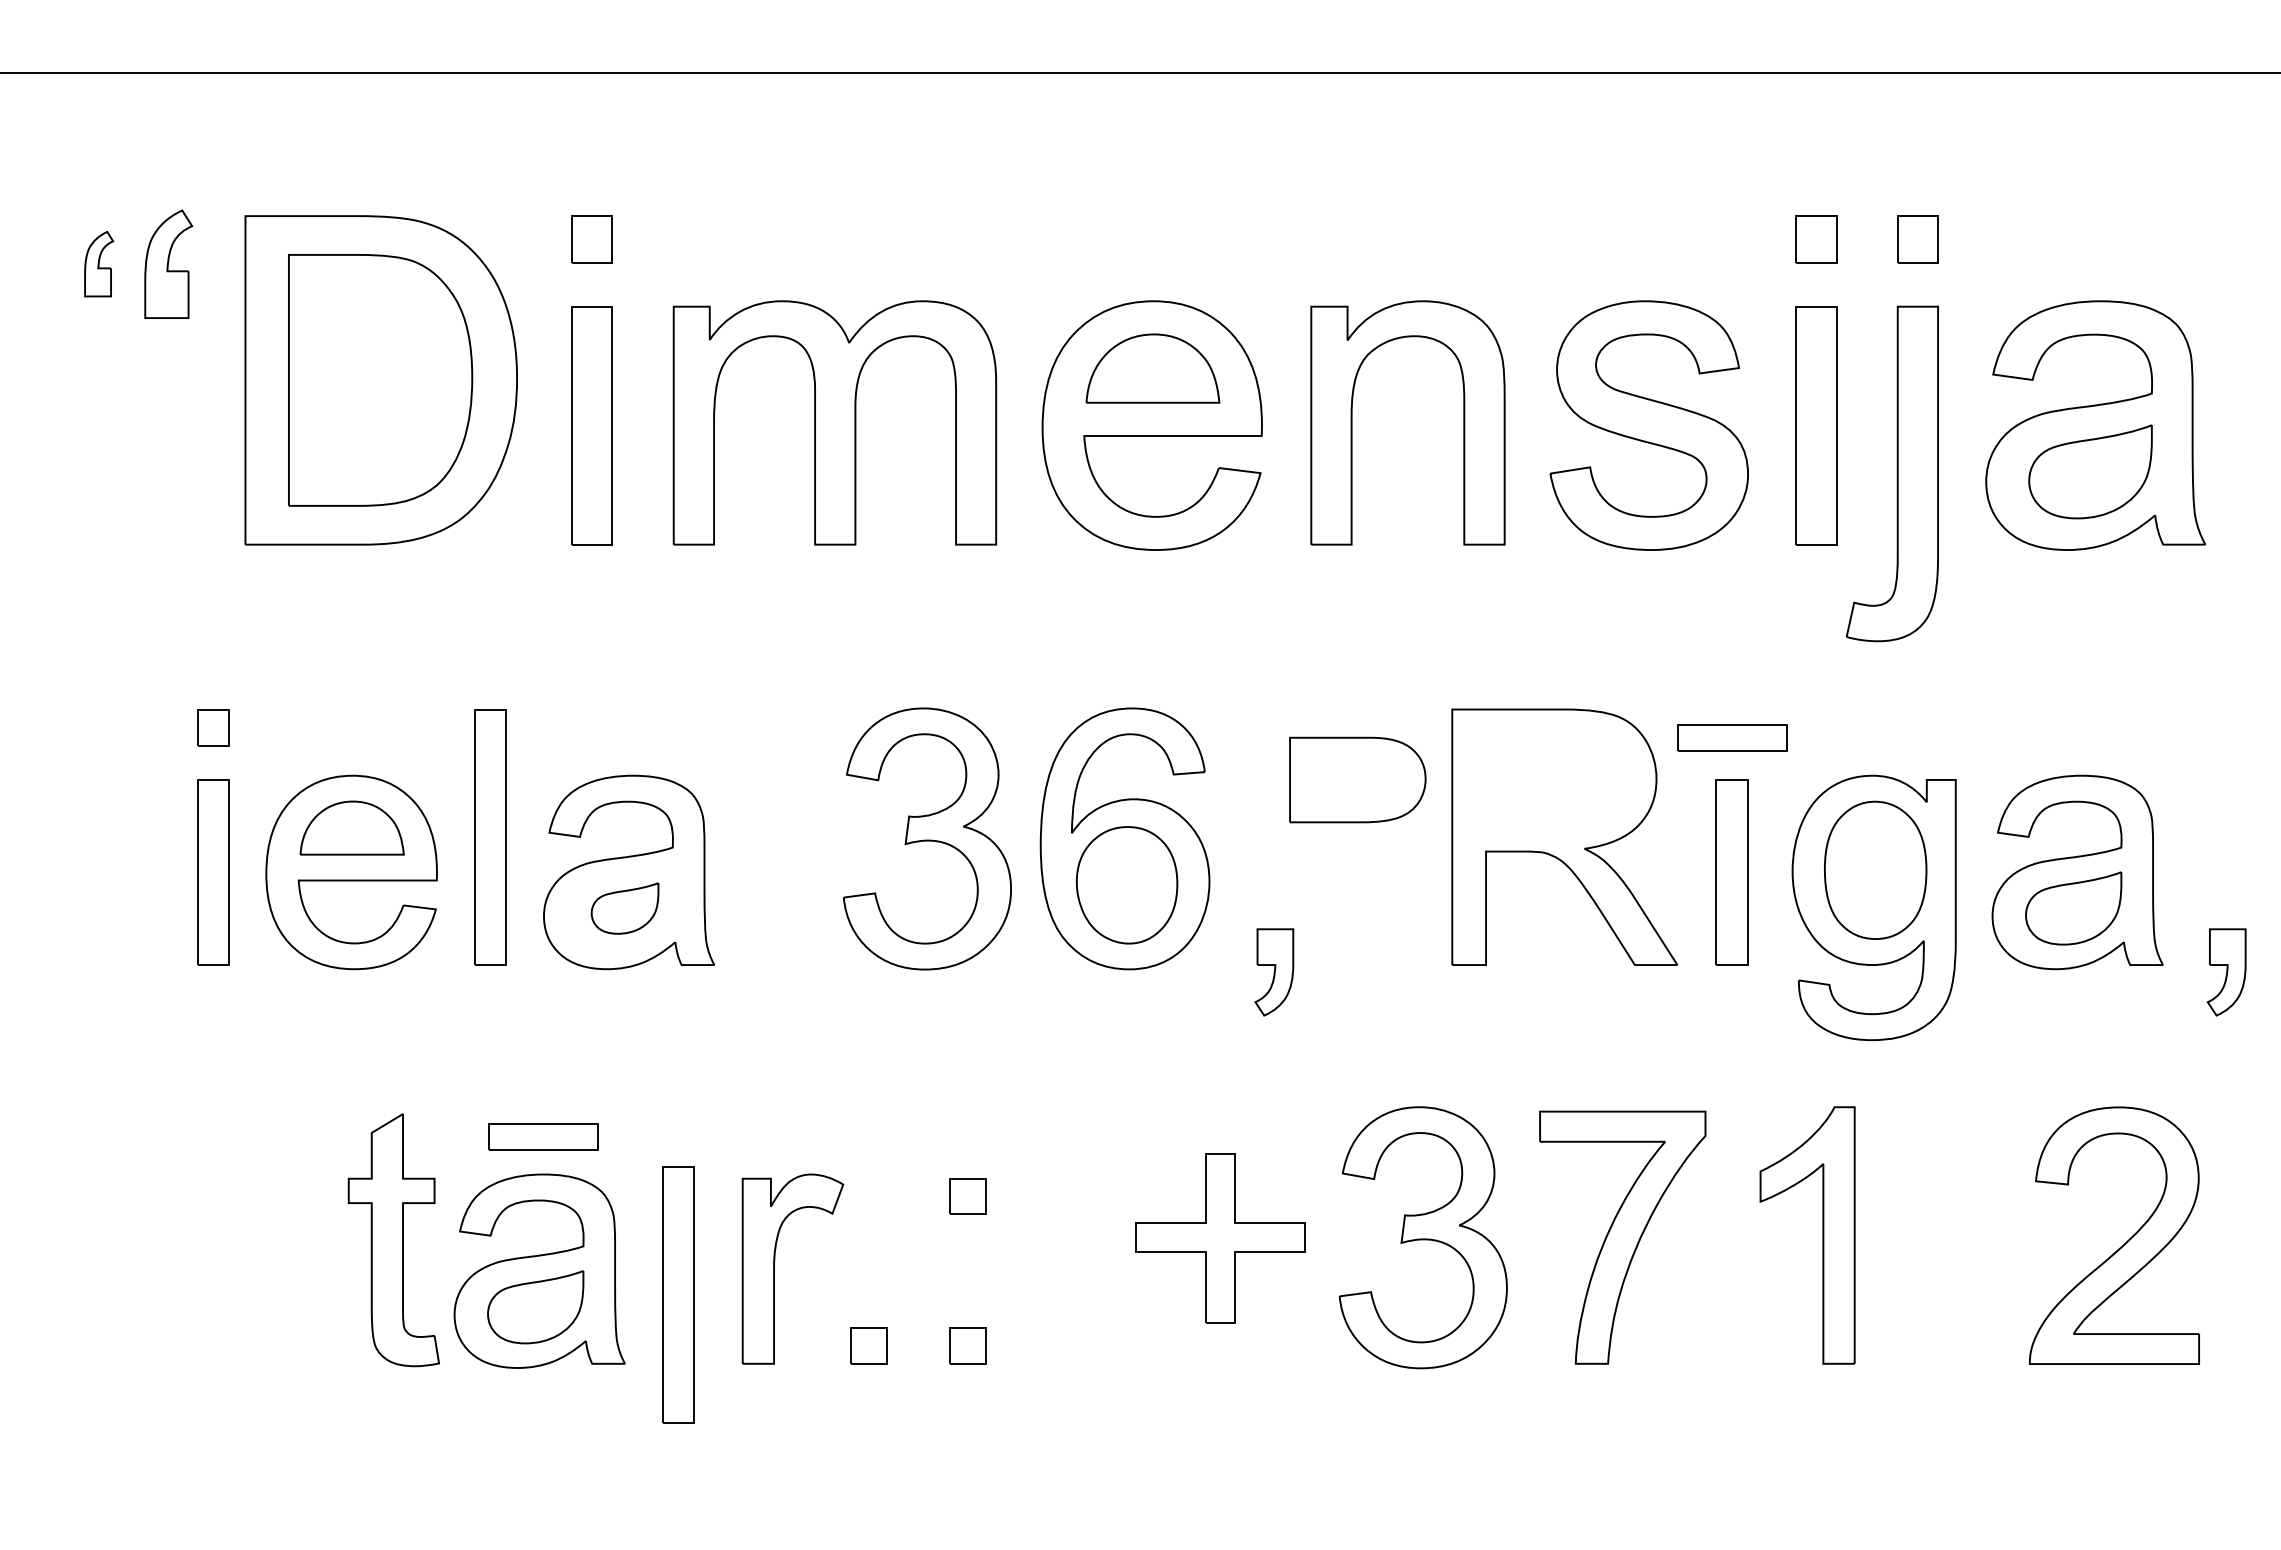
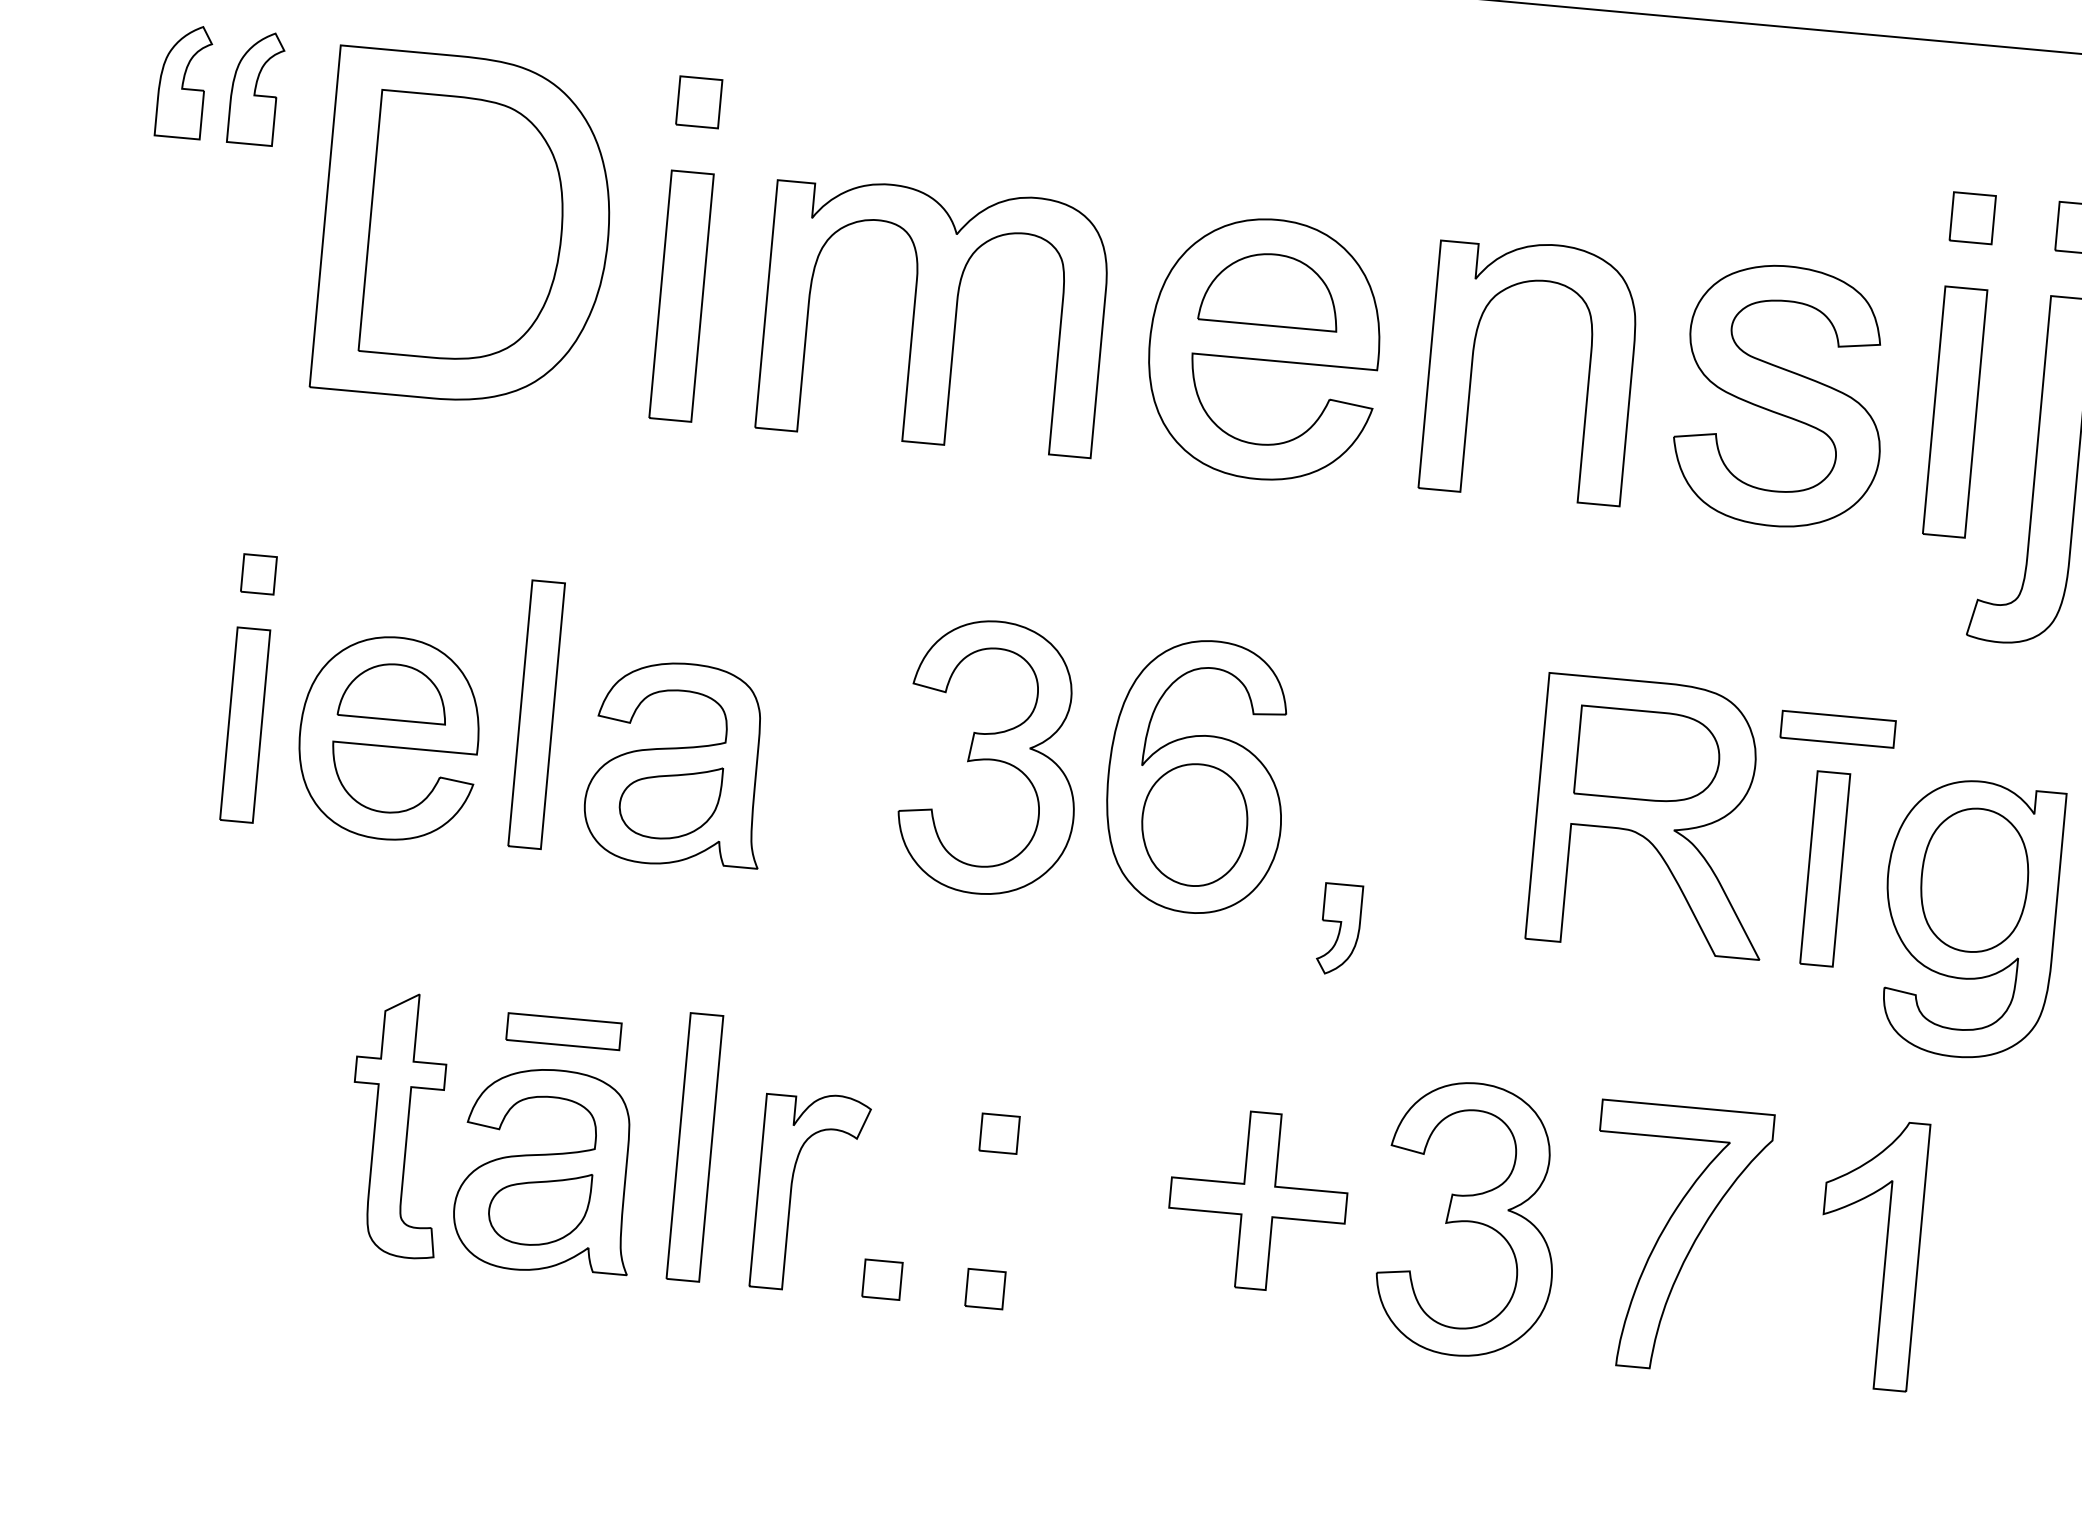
part: (98, 263) -> (183, 80), size x1.67
part: (1357, 779) -> (1648, 755), moved
part: (624, 908) -> (669, 801), size x1.43
part: (678, 1294) -> (694, 1146), moved

